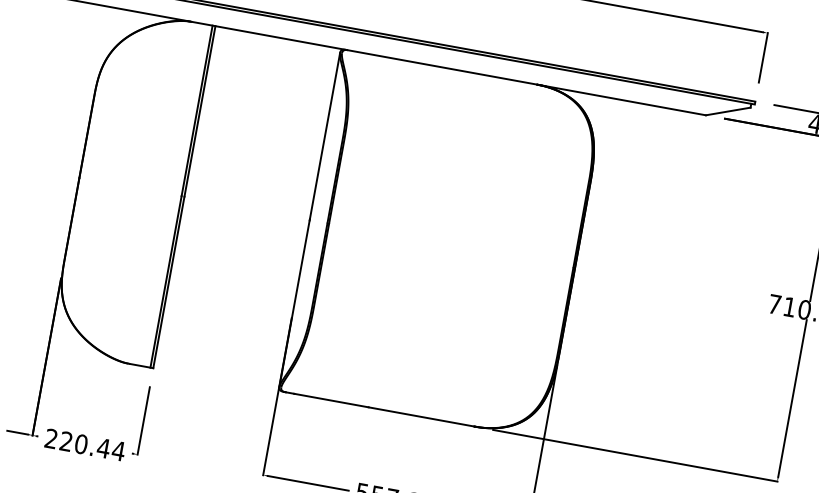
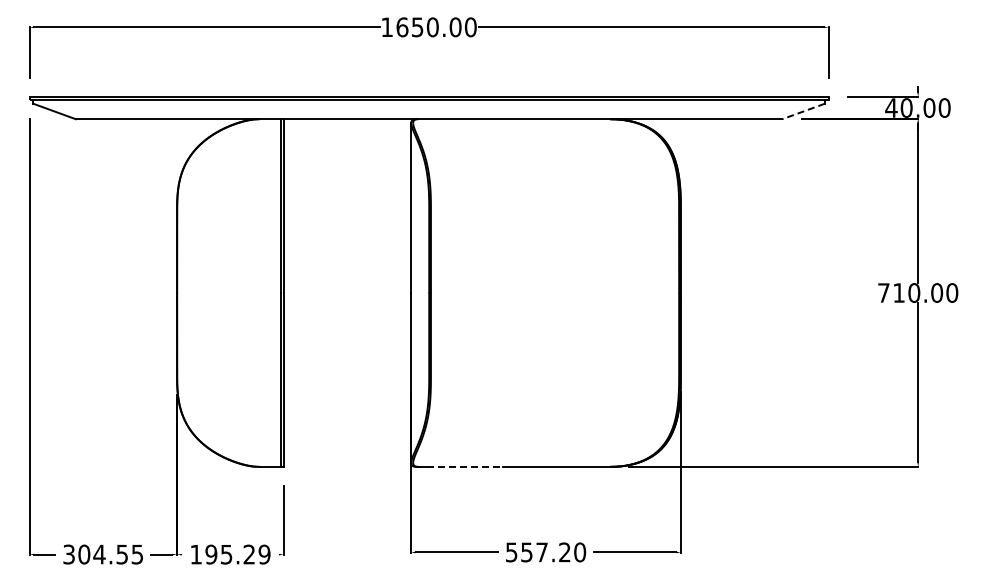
line: (728, 111) -> (803, 111), solid -> dashed
line: (331, 400) -> (464, 466), solid -> dashed
text: (85, 444) -> (230, 554), 220.44 -> 195.29

